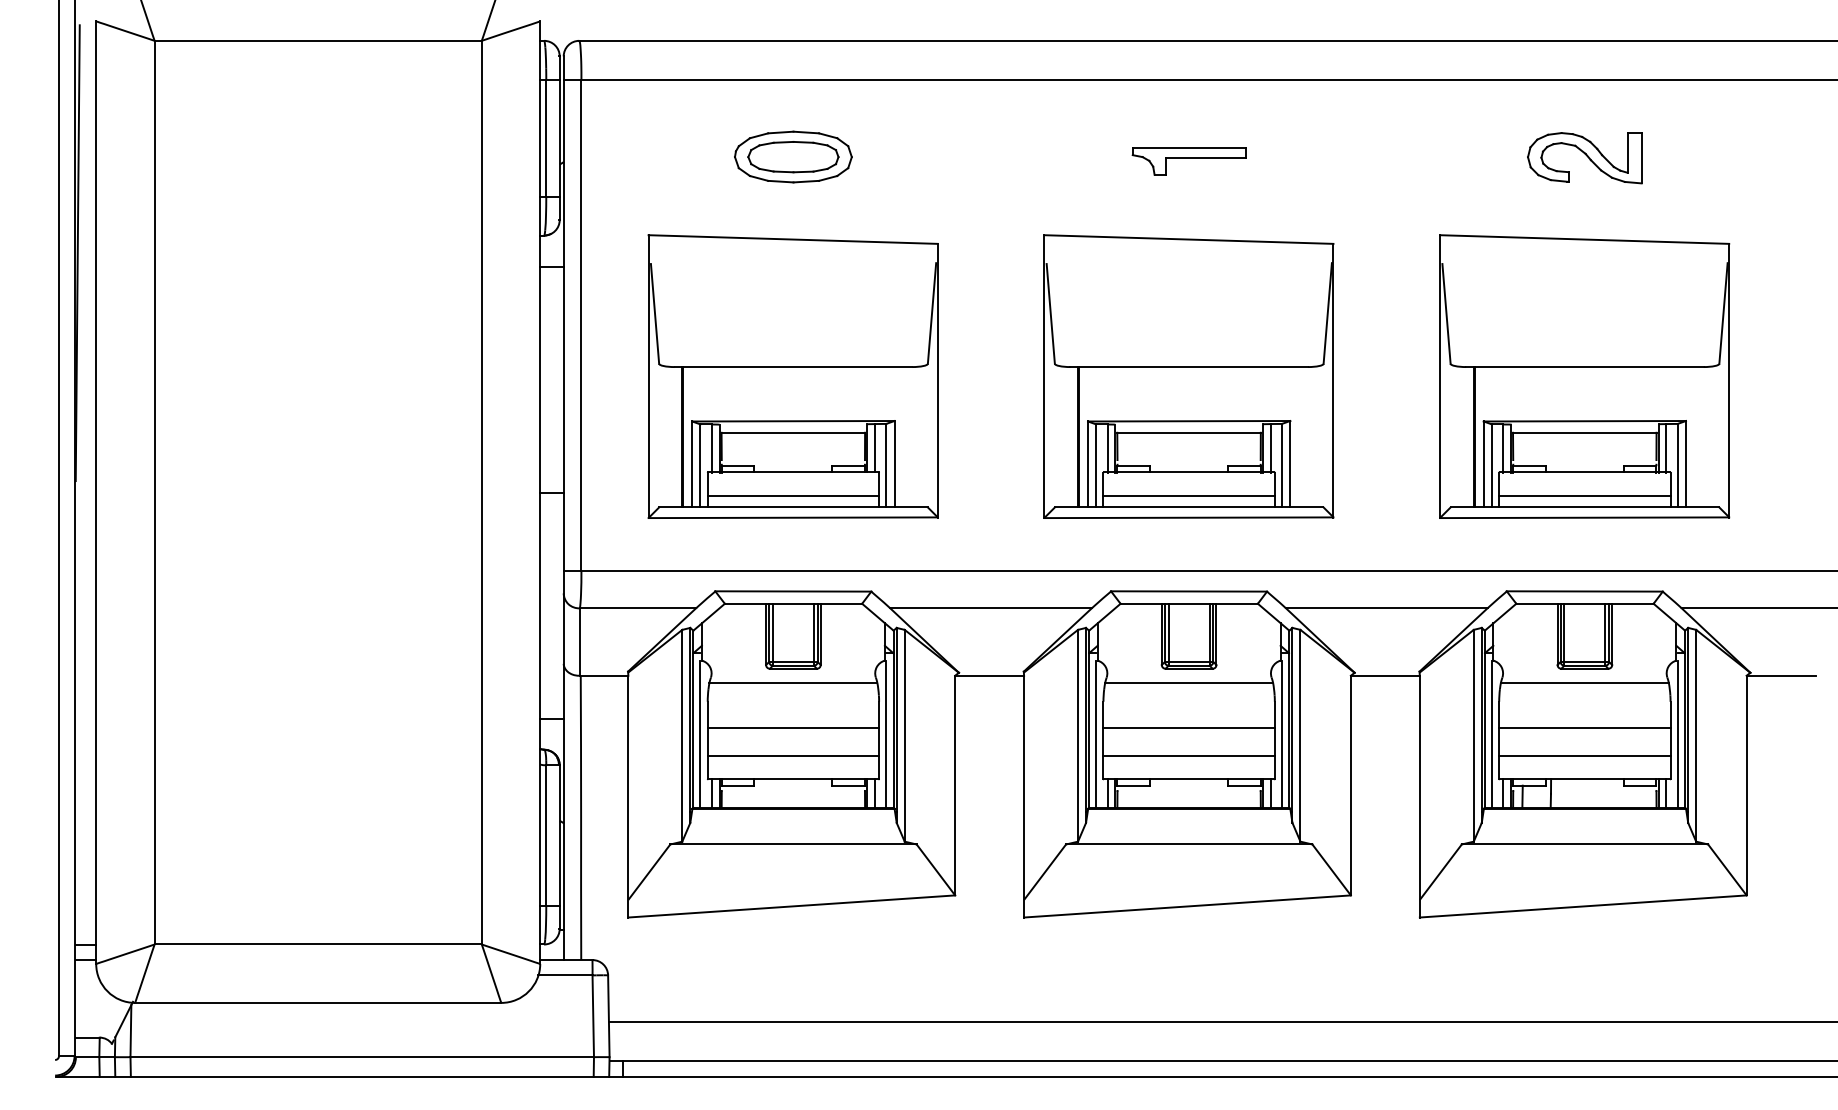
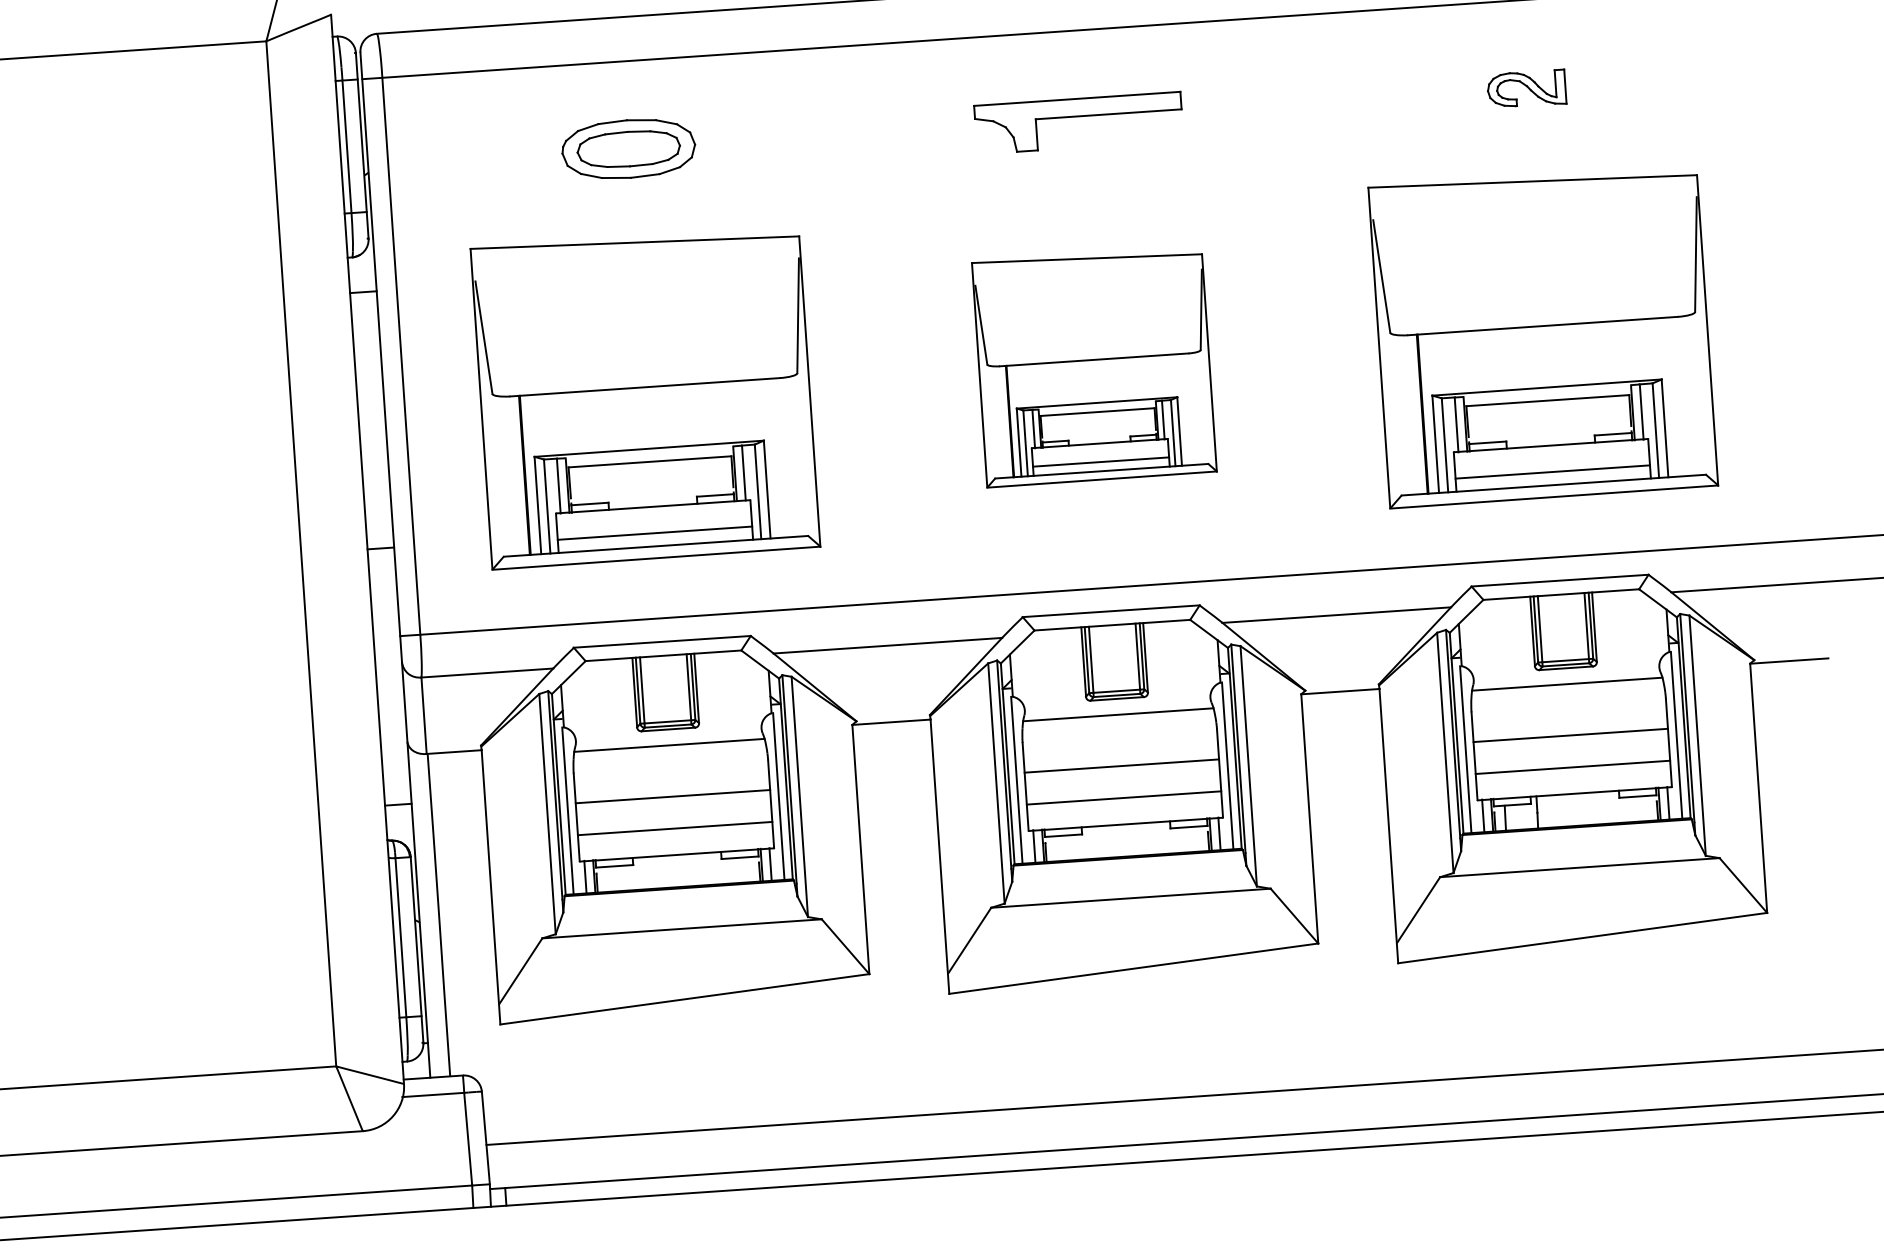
part: (1584, 158) -> (1526, 89), size x0.6
part: (1188, 161) -> (1077, 123), size x1.6
part: (1188, 376) -> (1093, 367), size x0.7

